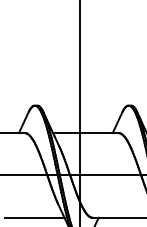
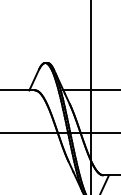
line: (34, 217) -> (44, 174), removed

